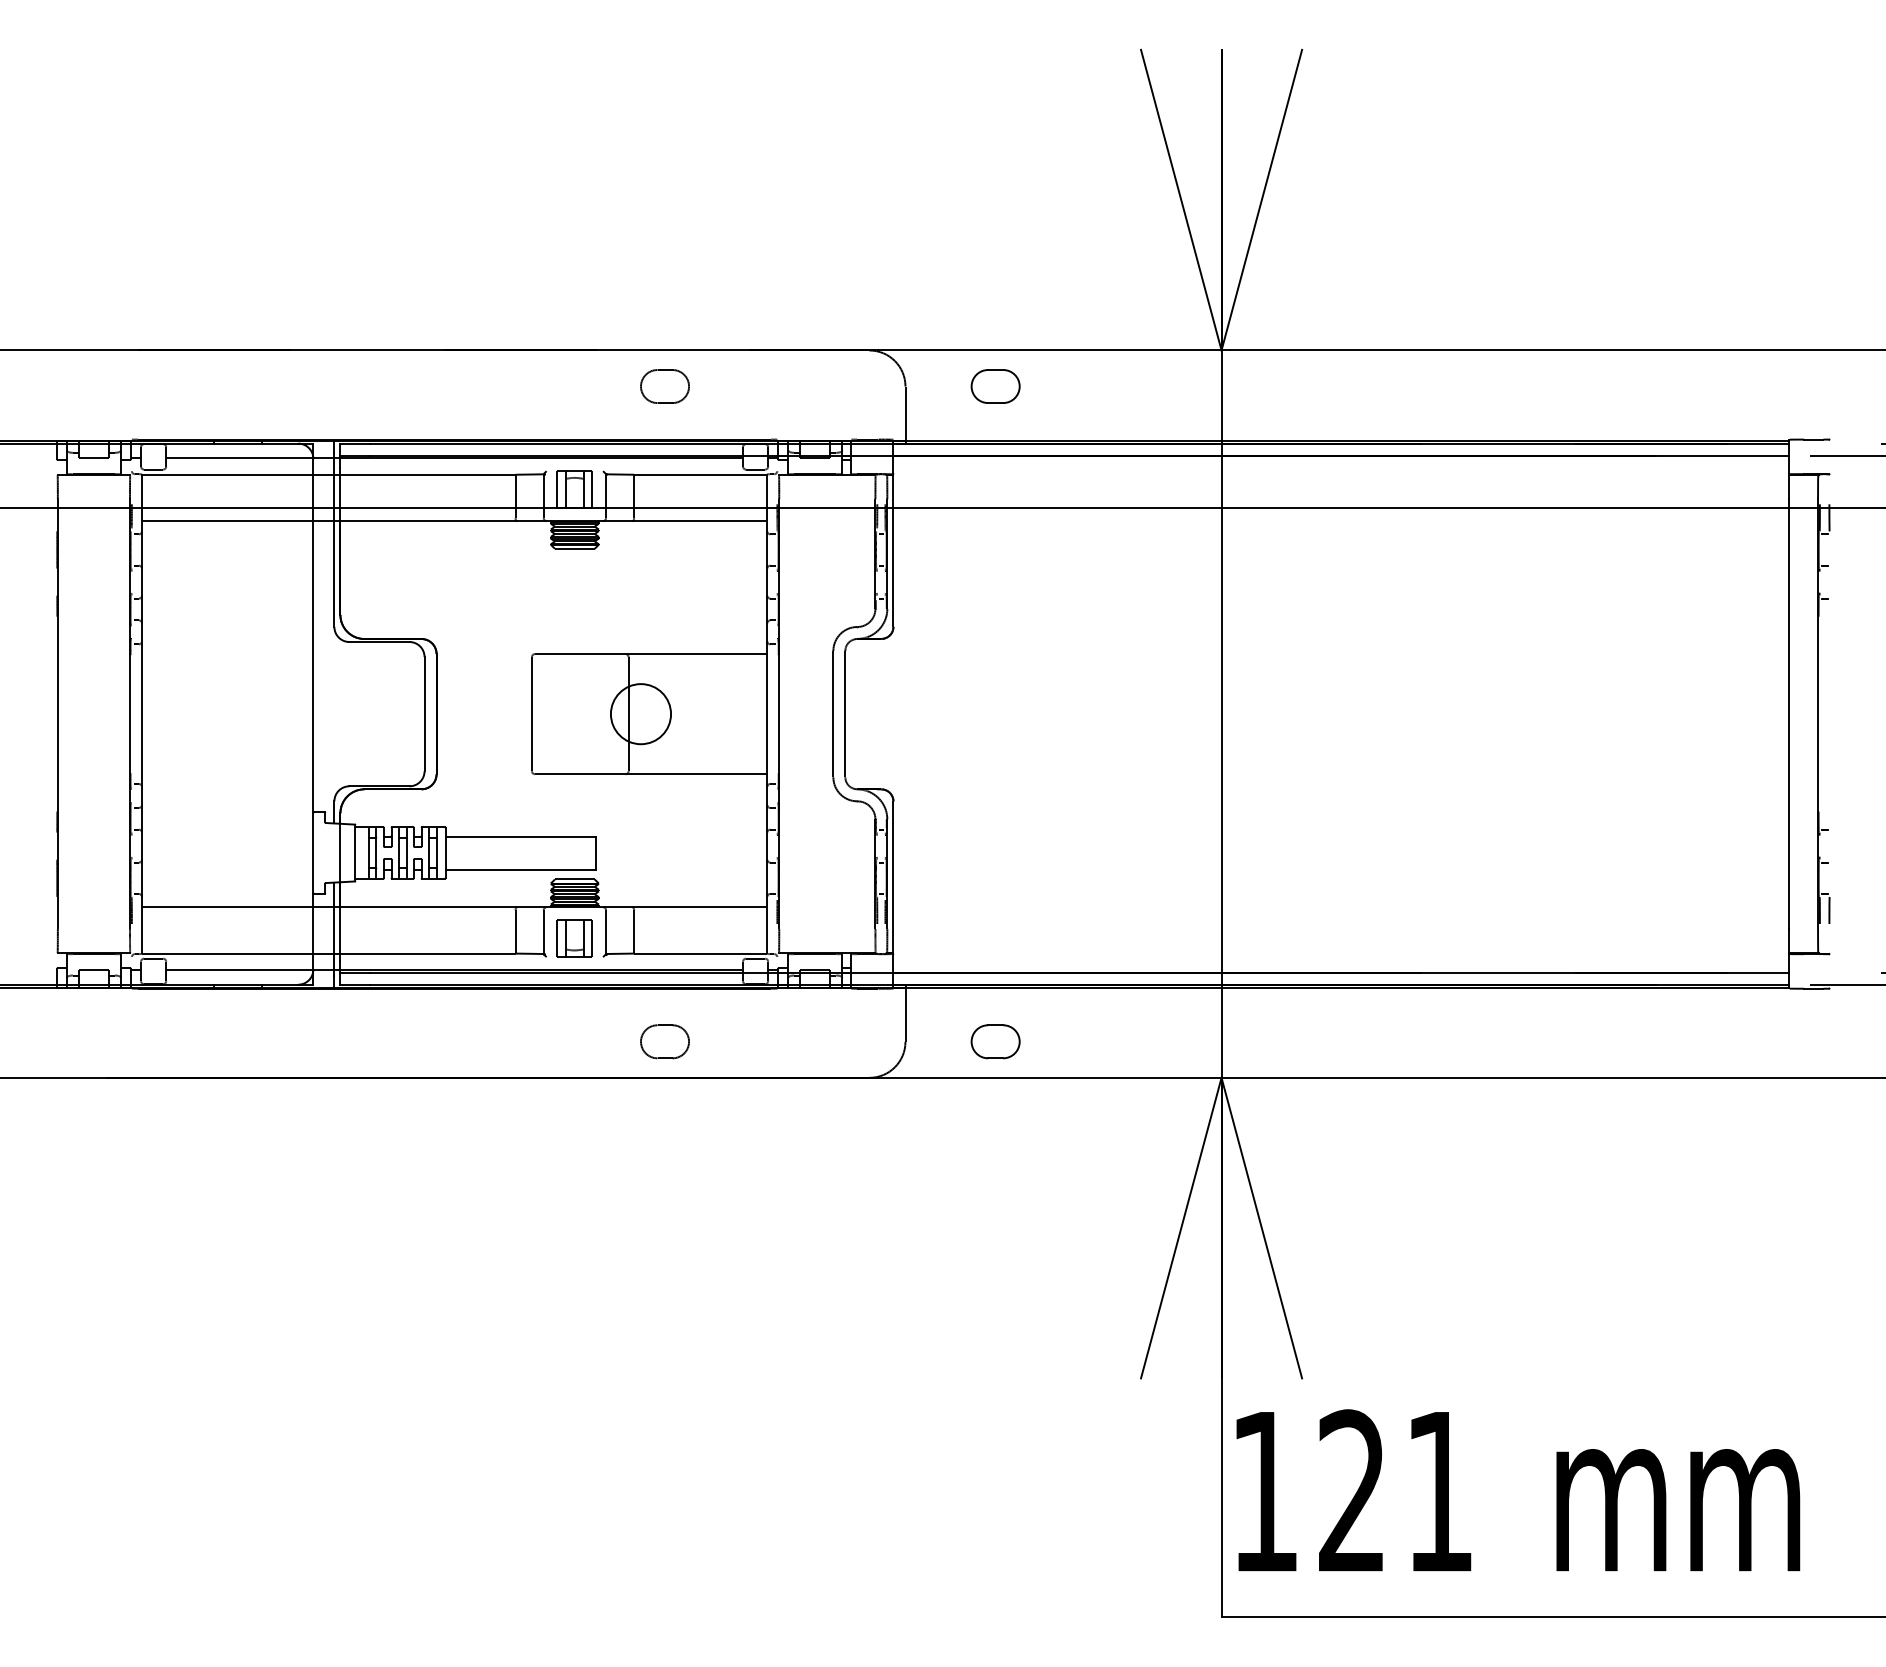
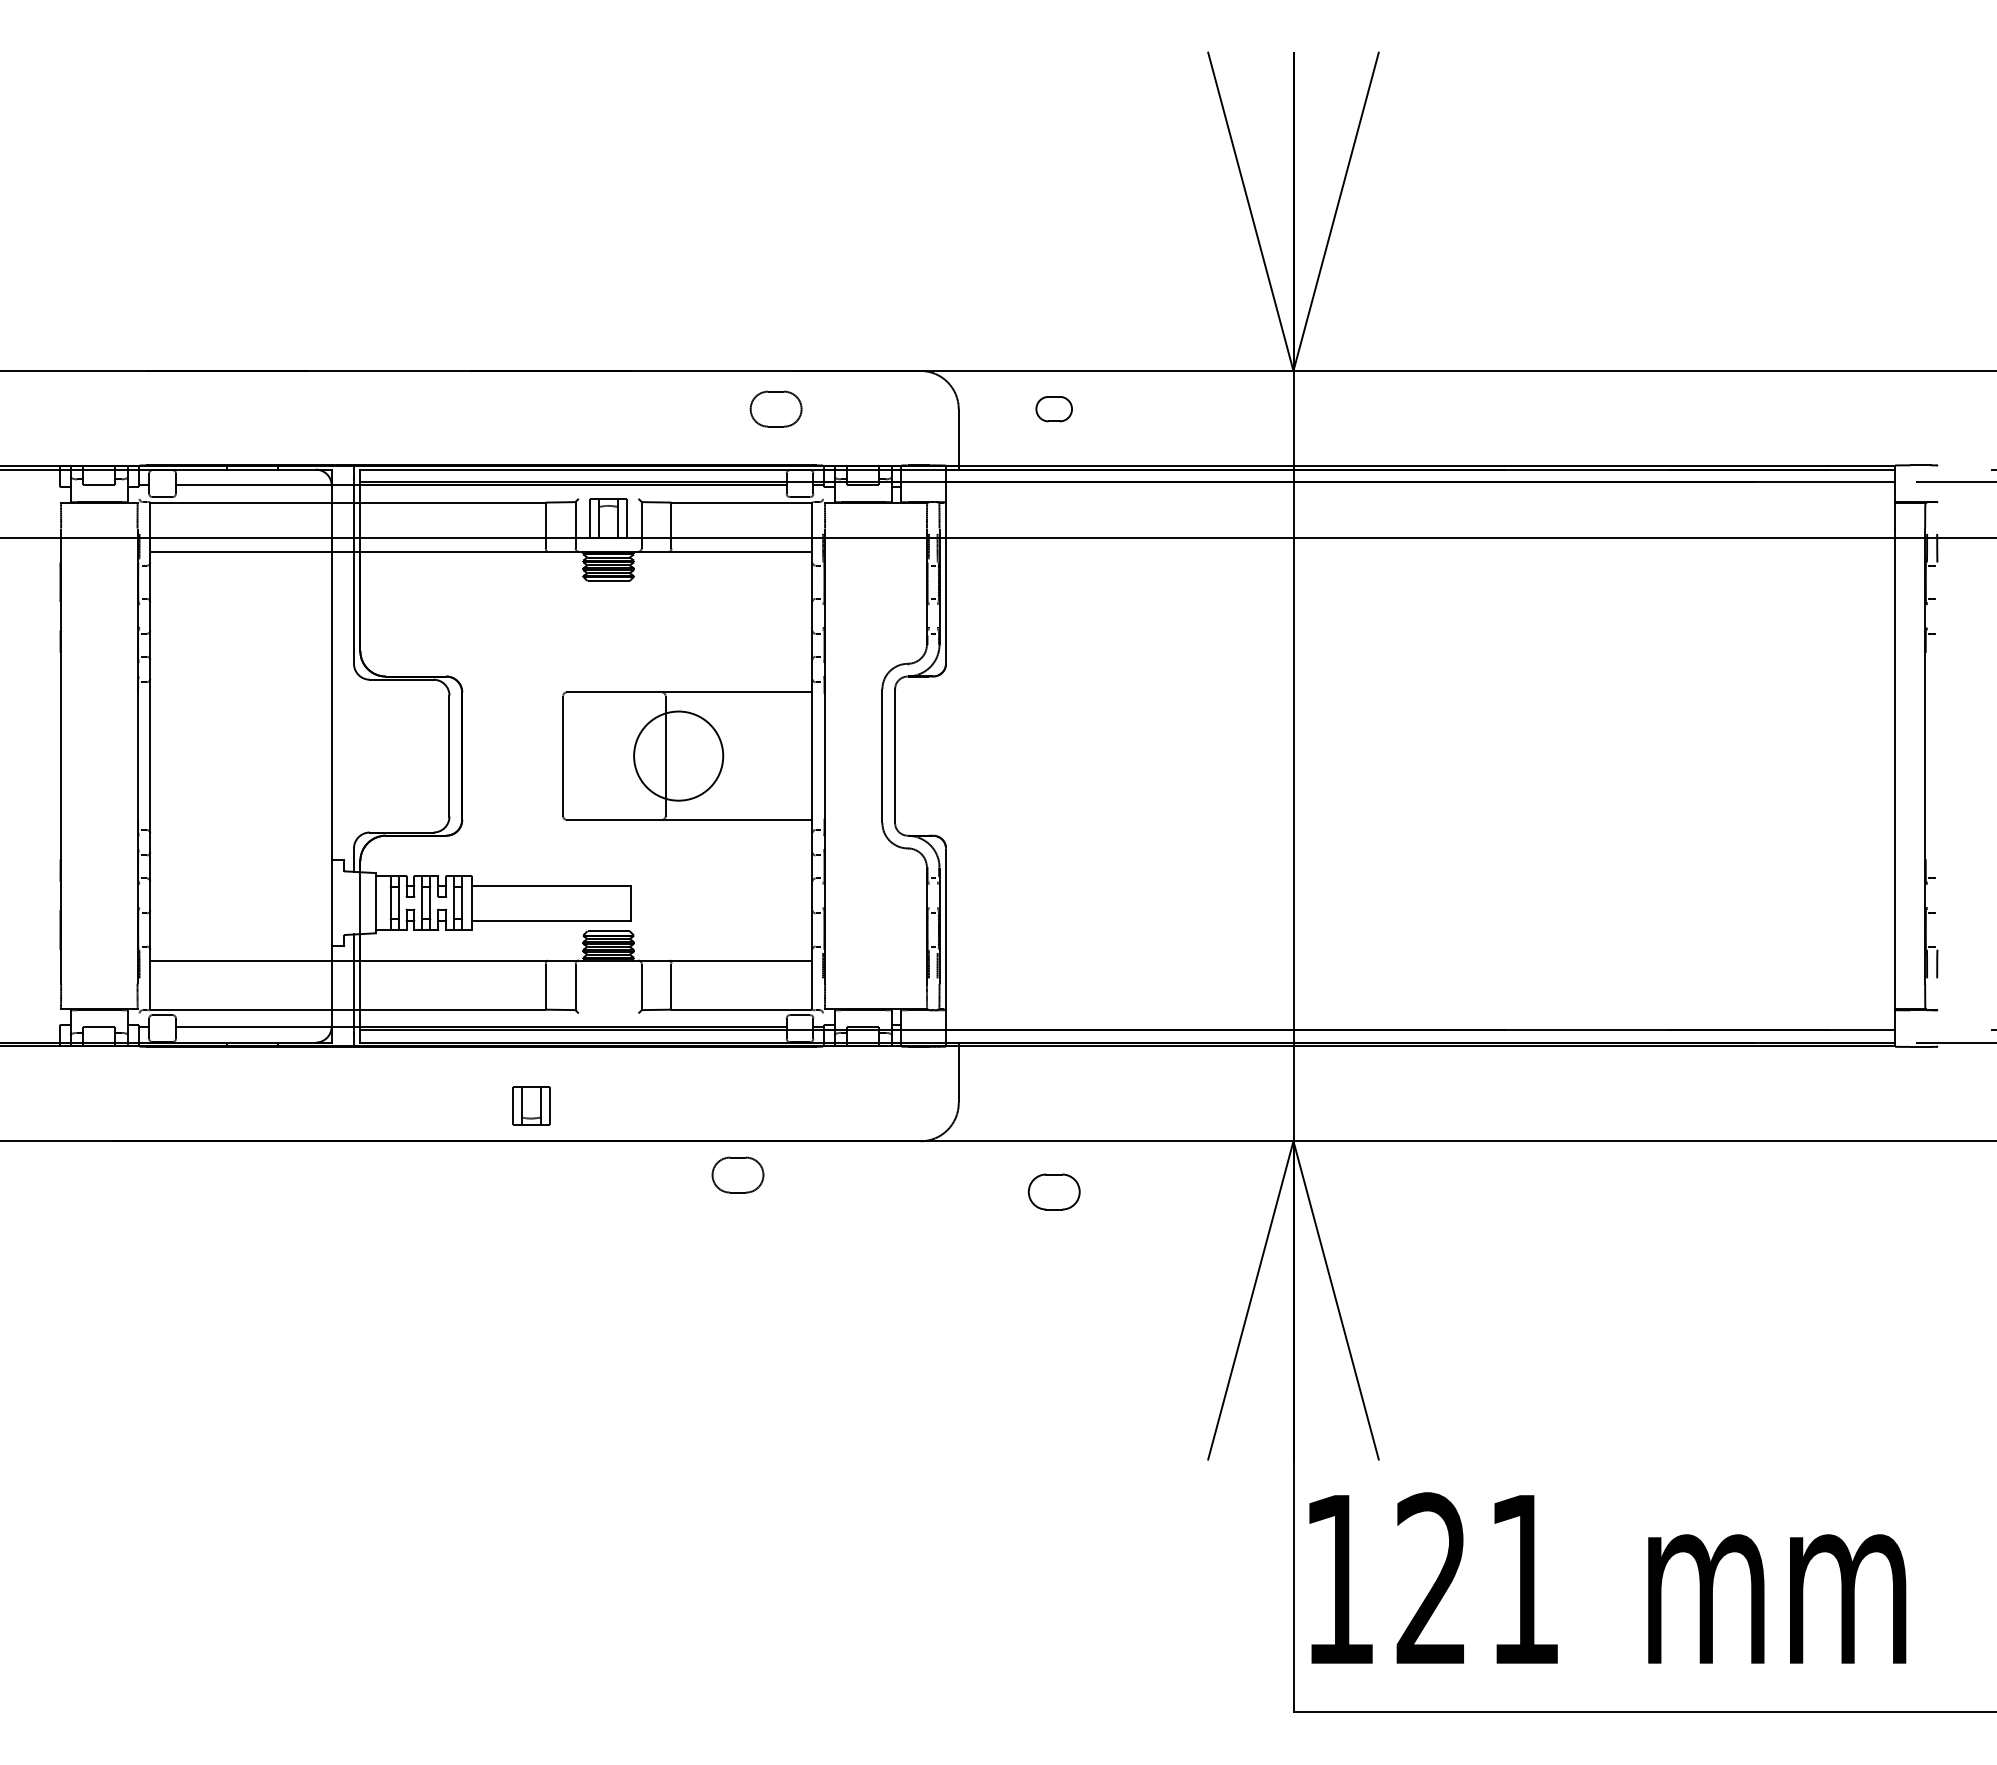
part: (664, 386) -> (775, 409), moved
part: (995, 386) -> (1054, 409), size x0.7
circle: (640, 714) -> (678, 756), size x1.4
part: (574, 938) -> (530, 1105), moved
part: (664, 1041) -> (737, 1174), moved
part: (995, 1041) -> (1054, 1191), moved

